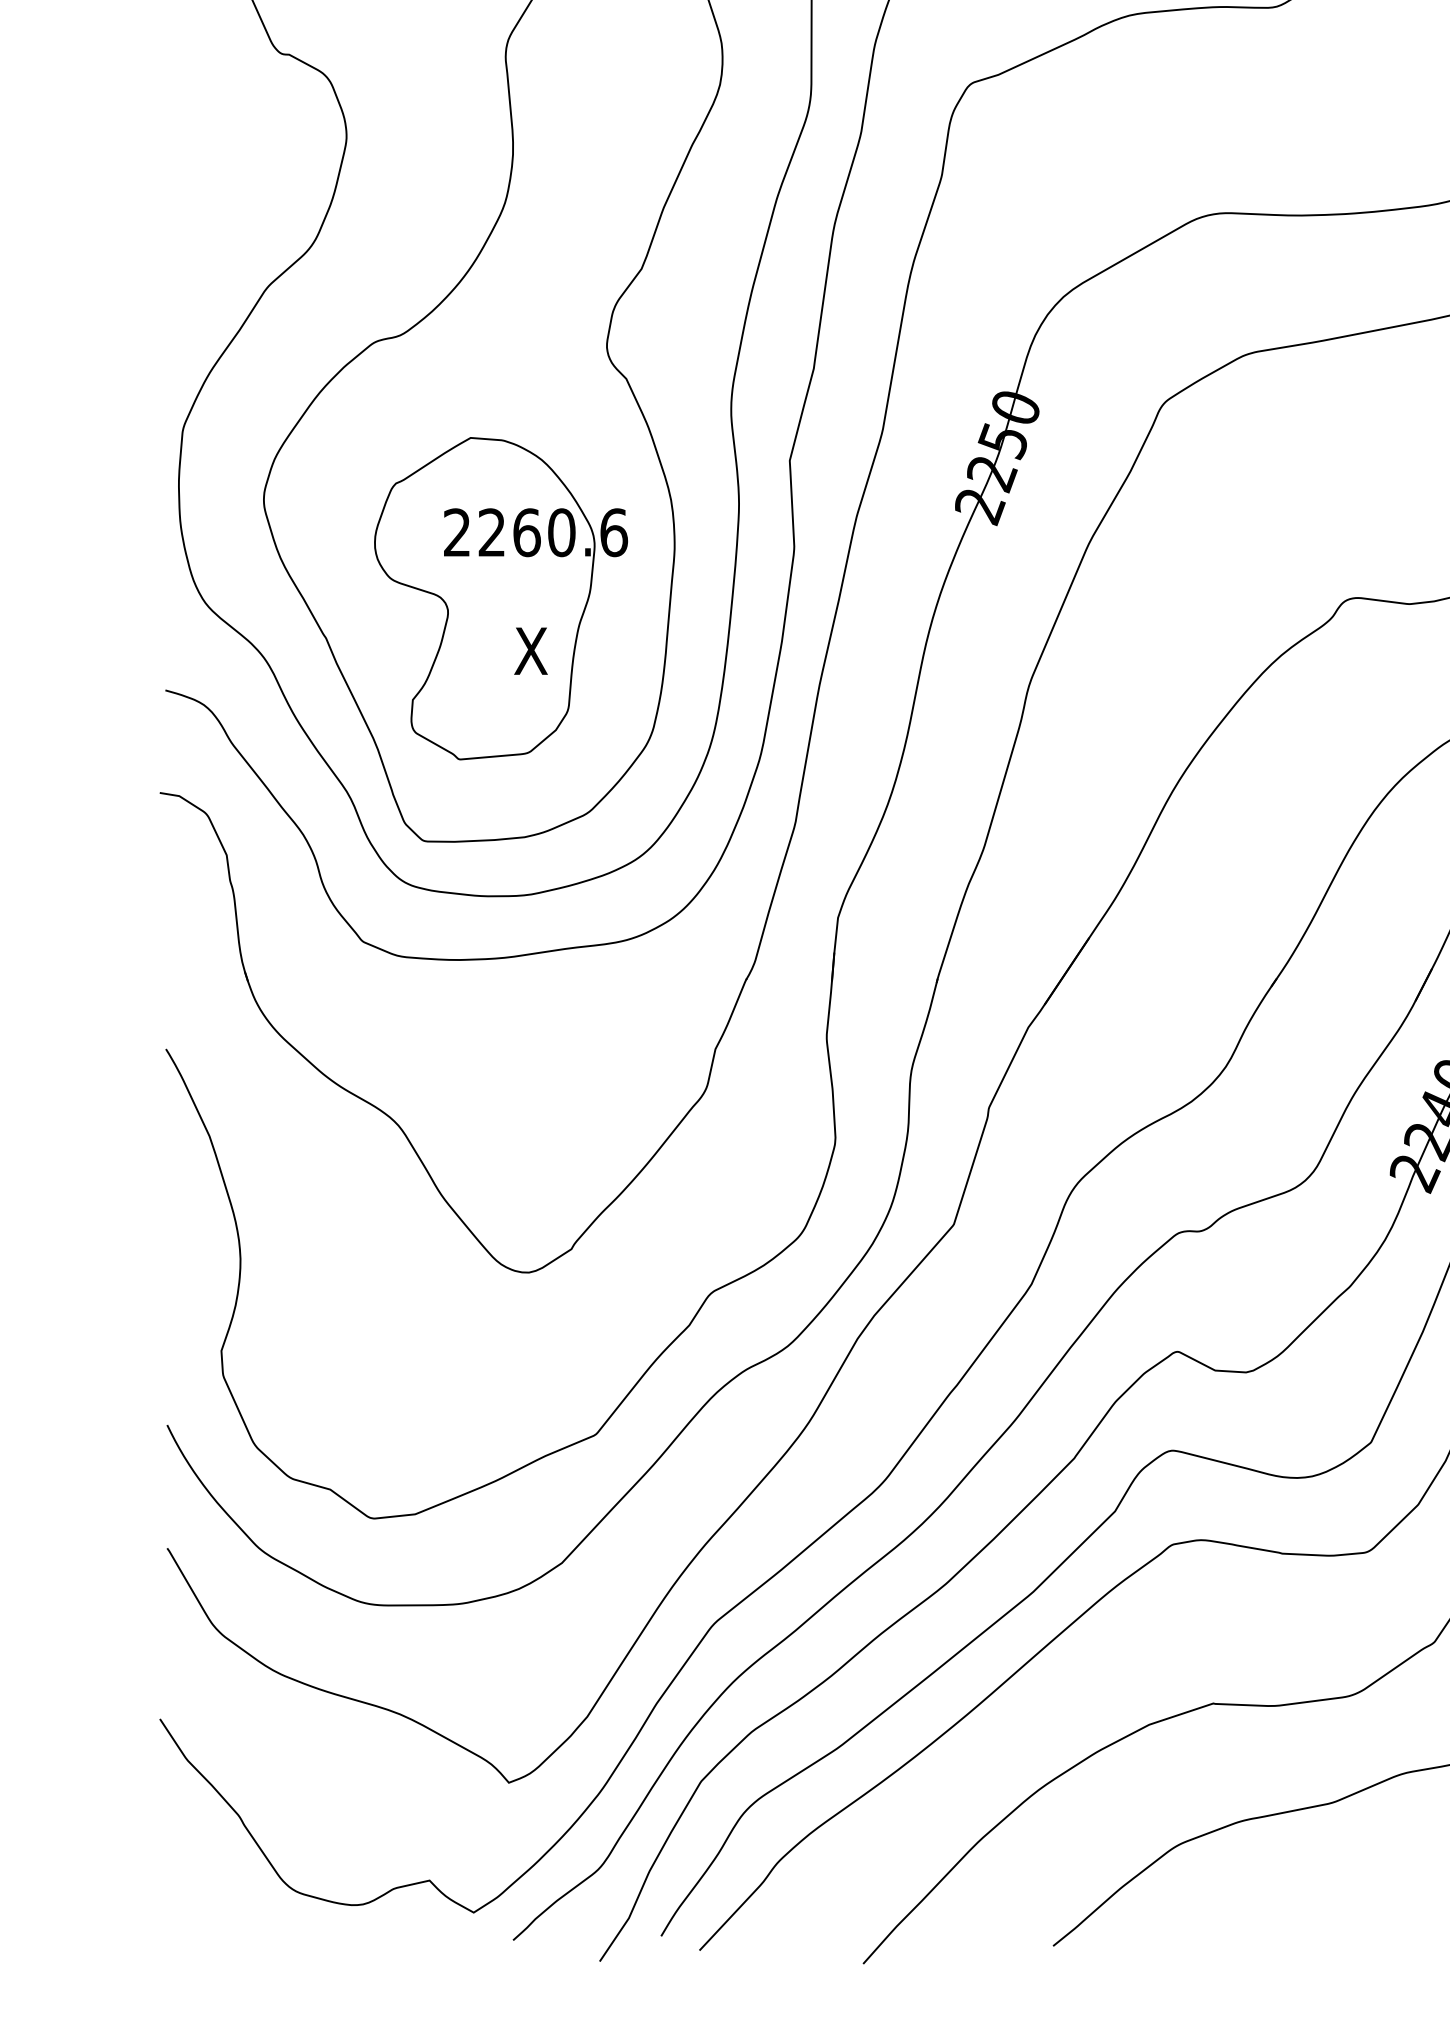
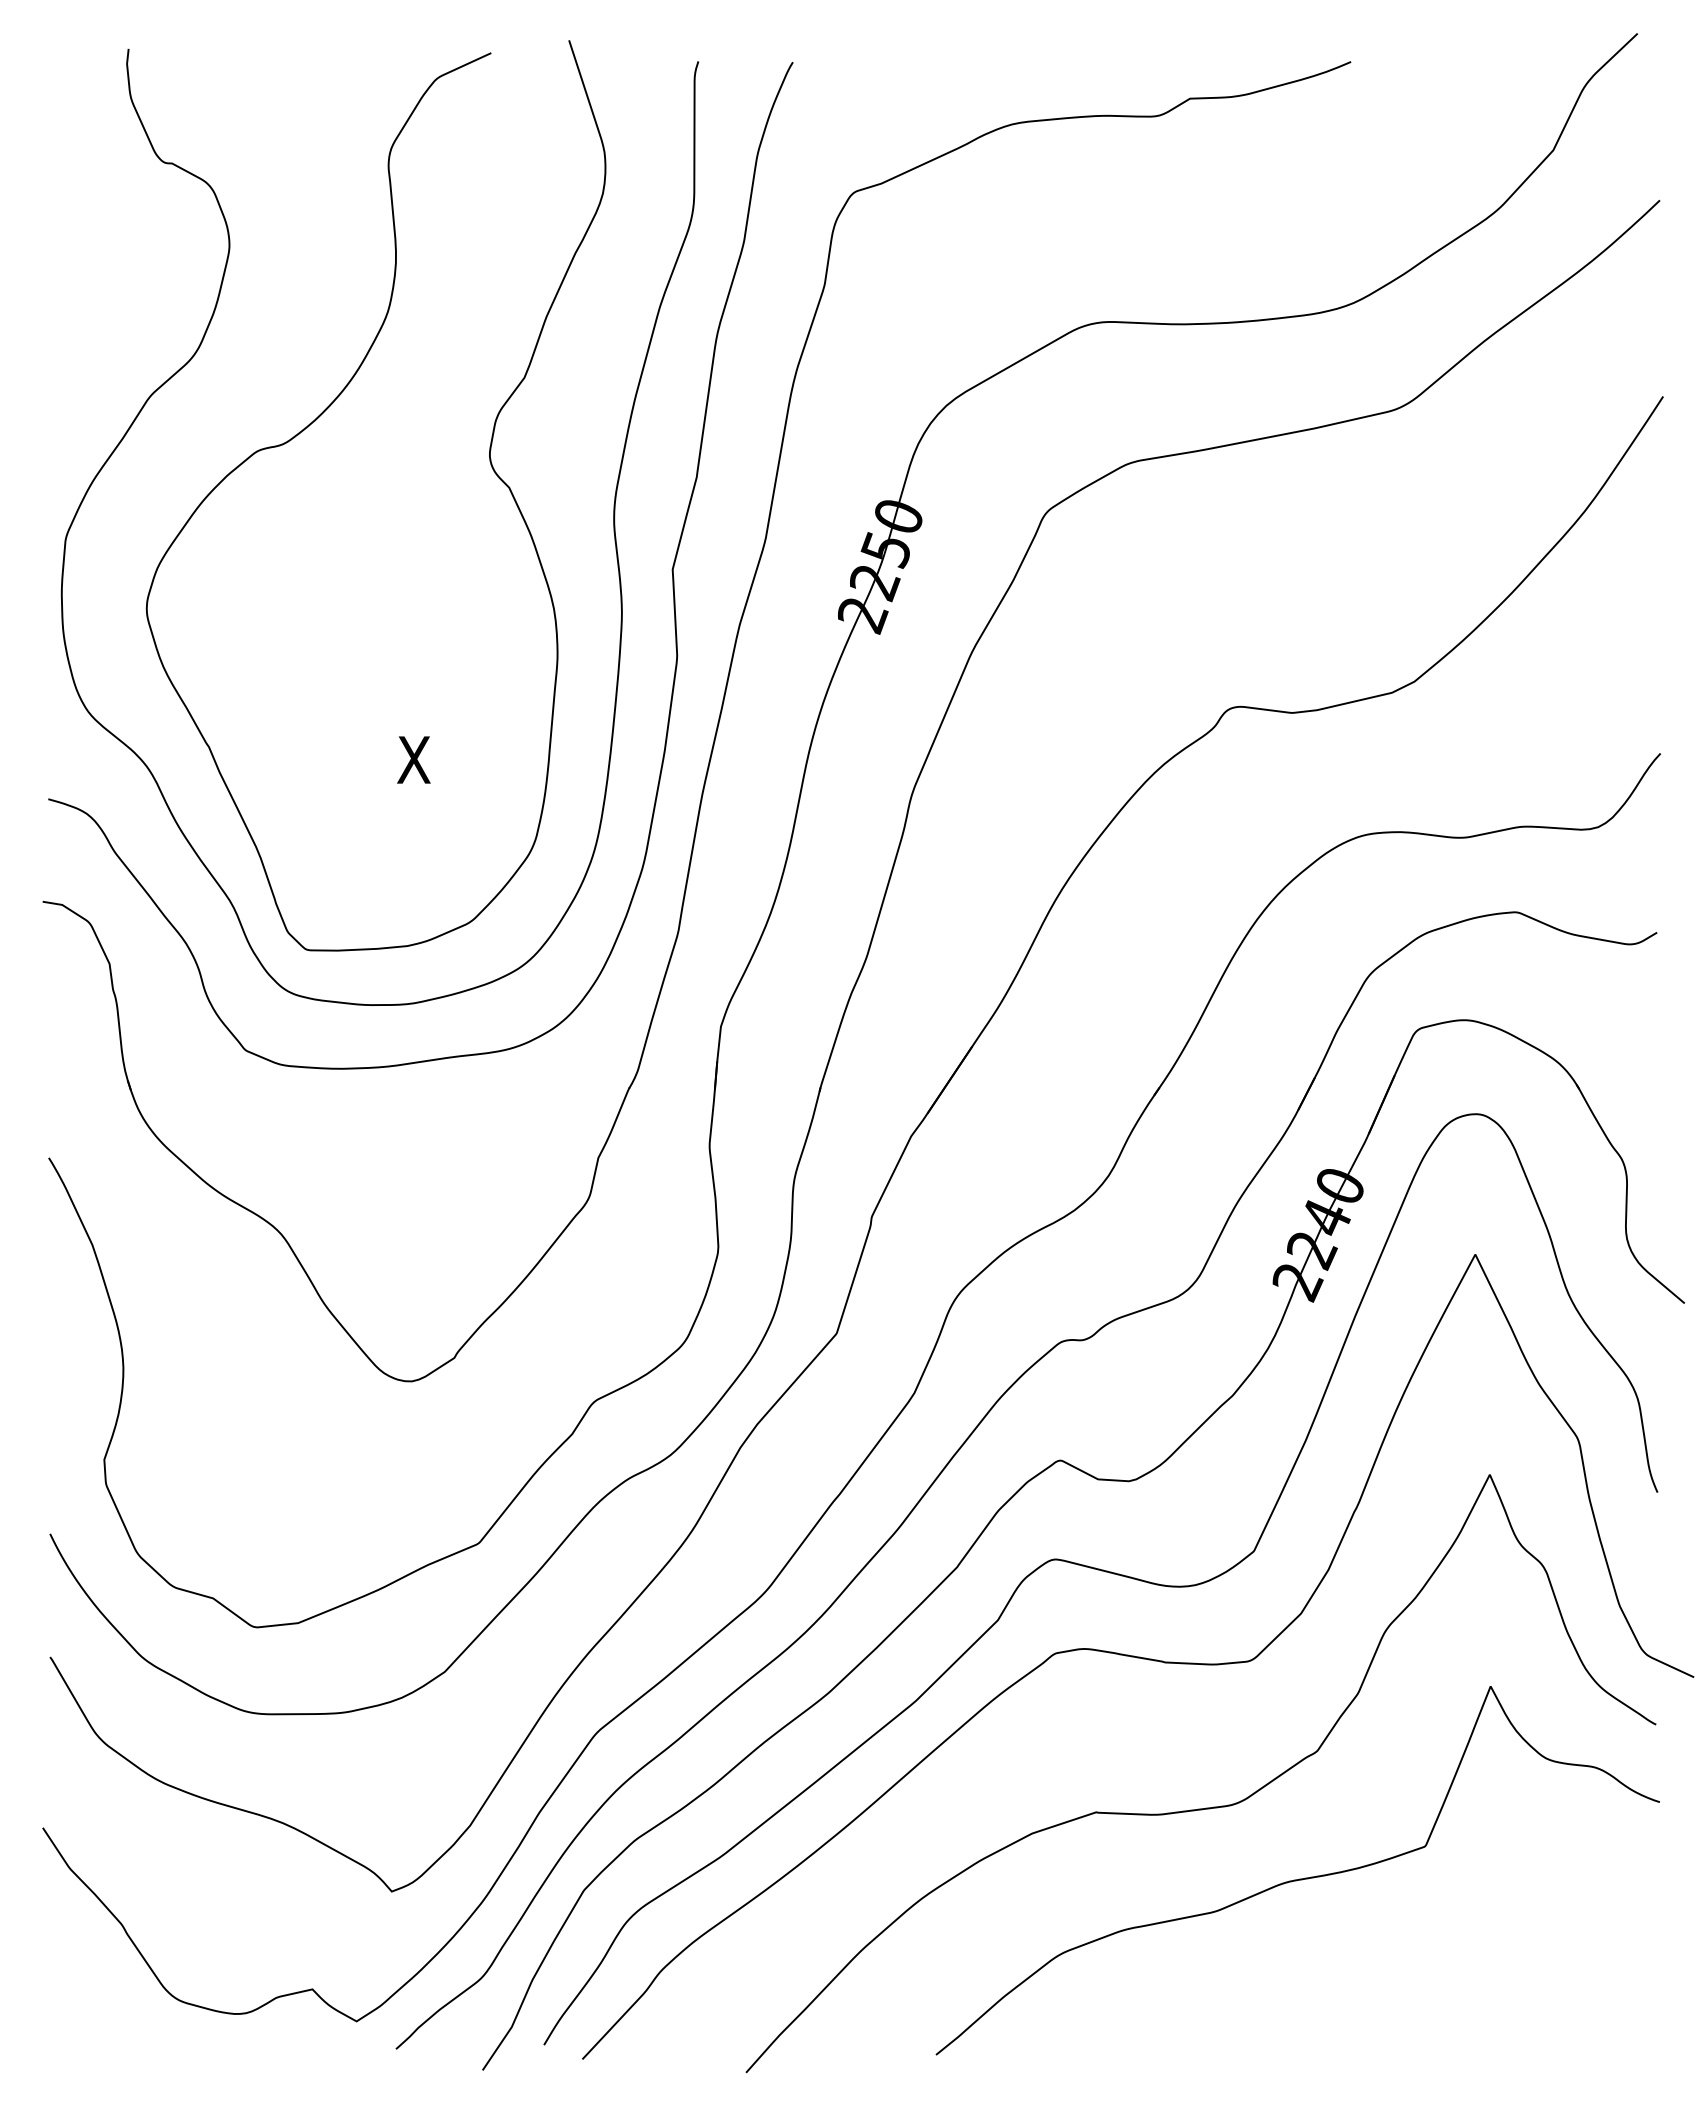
part: (500, 598) -> (383, 707), removed

